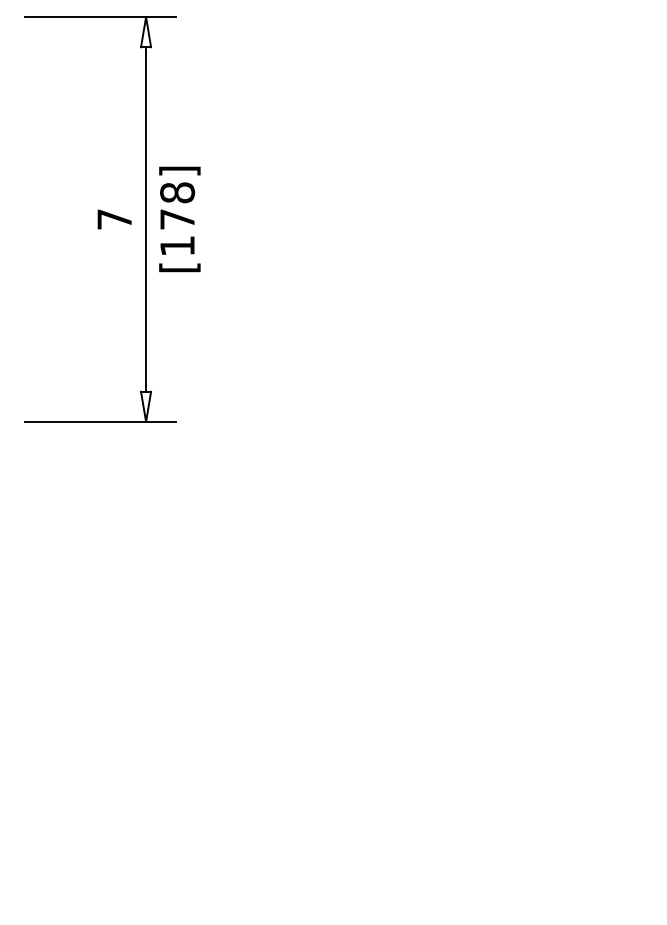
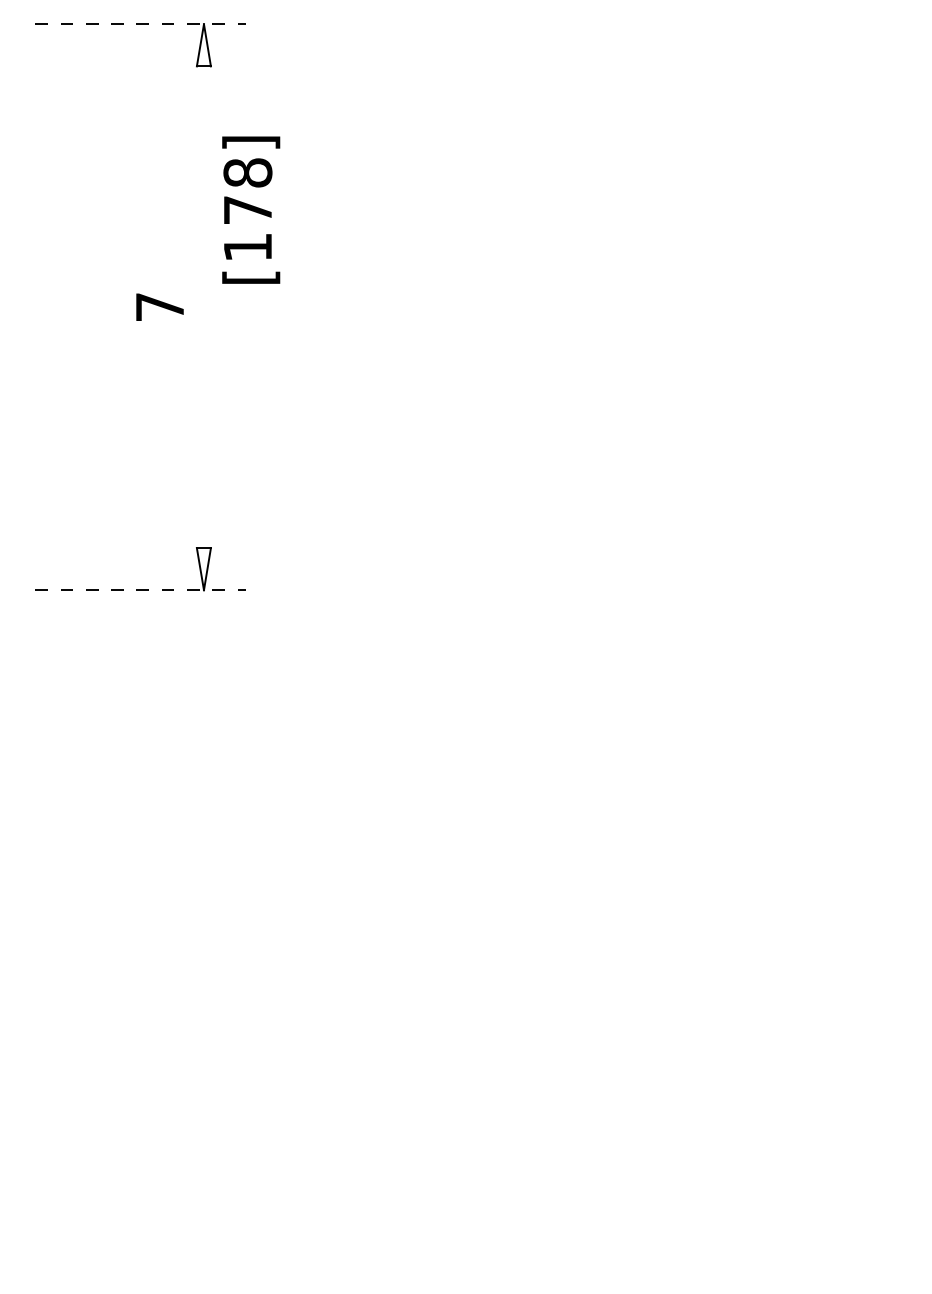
line: (101, 17) -> (141, 24), solid -> dashed
text: (180, 218) -> (251, 209), moved
line: (145, 219) -> (203, 307), removed
line: (101, 422) -> (141, 590), solid -> dashed

